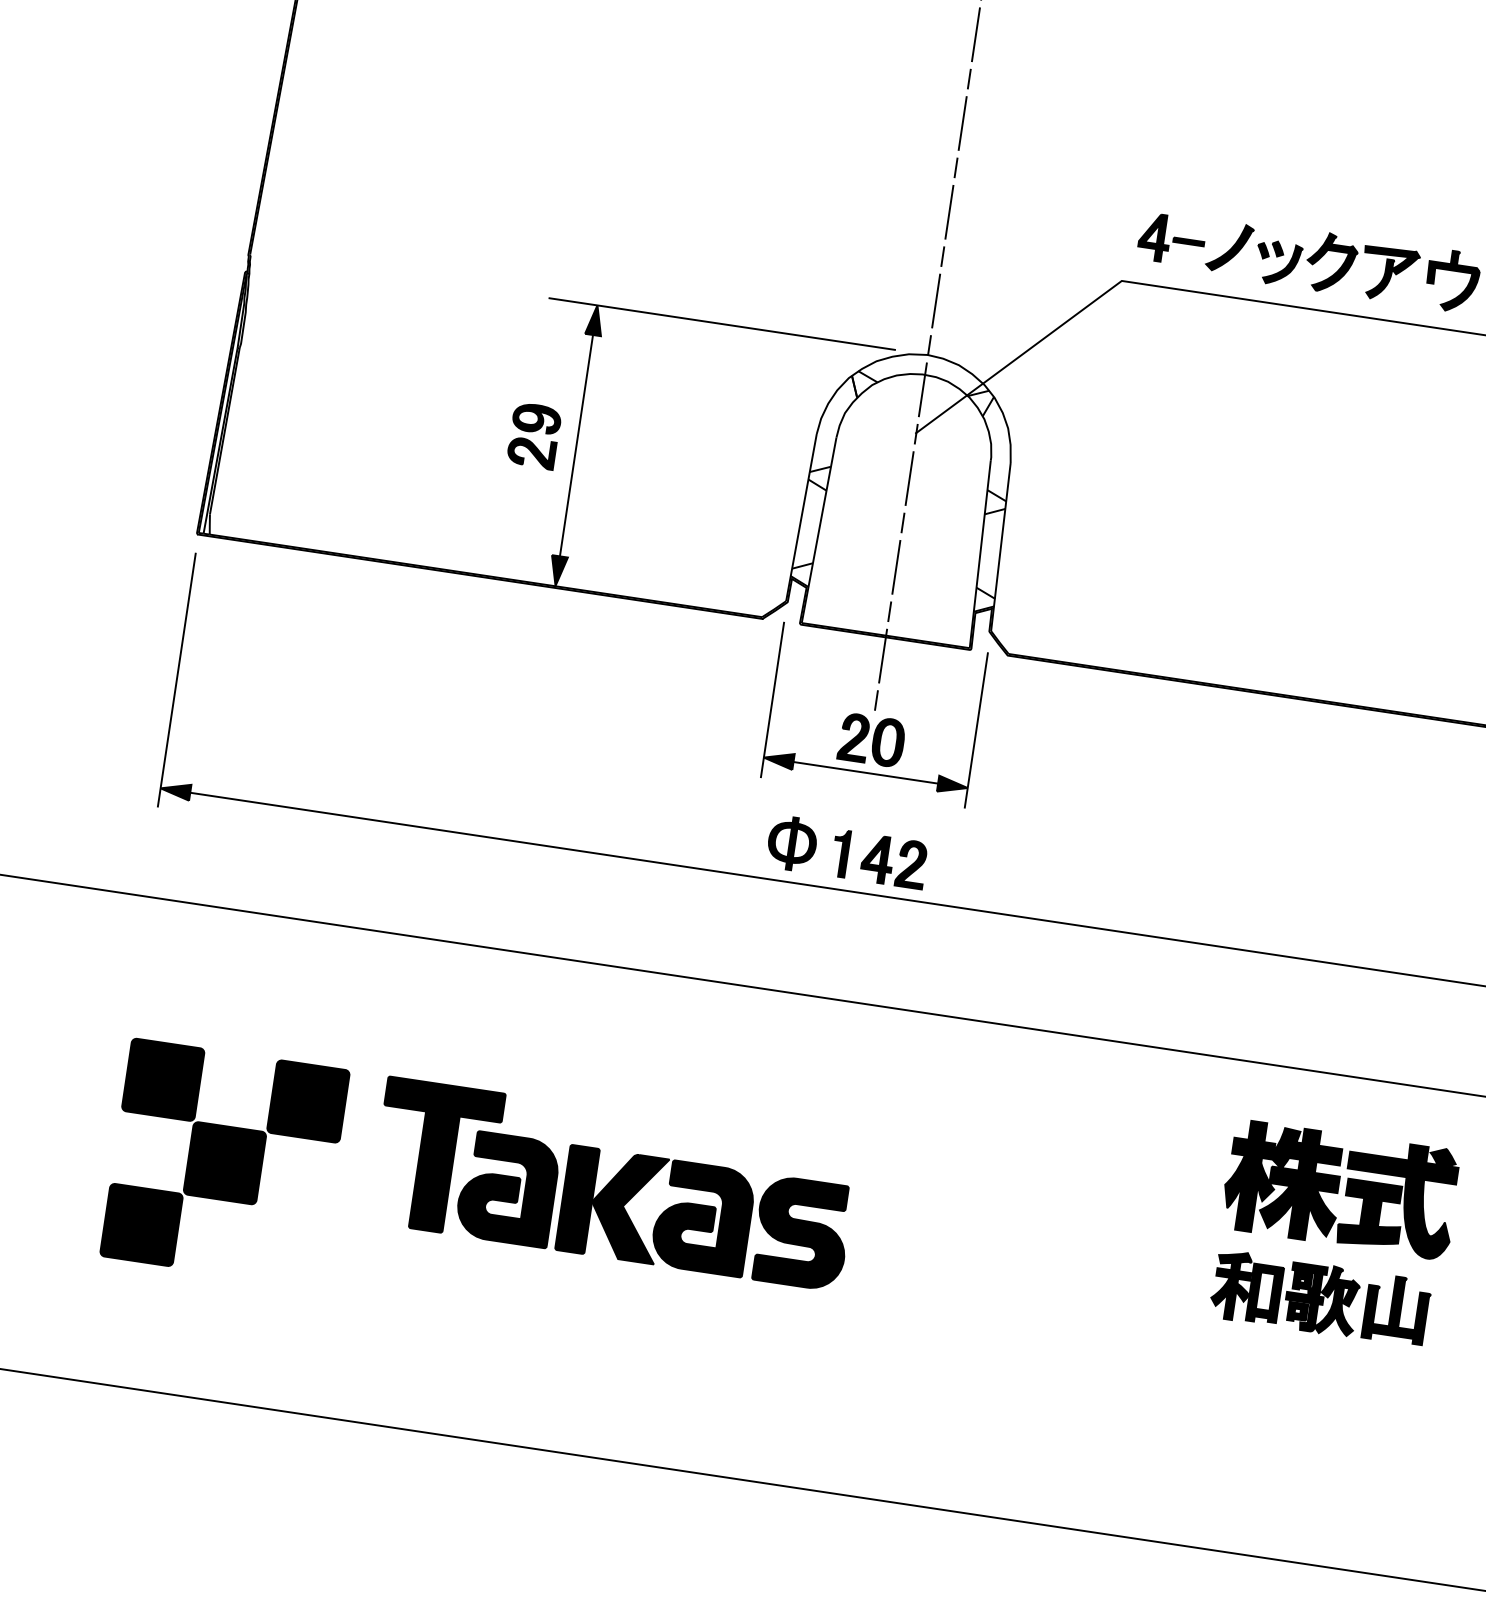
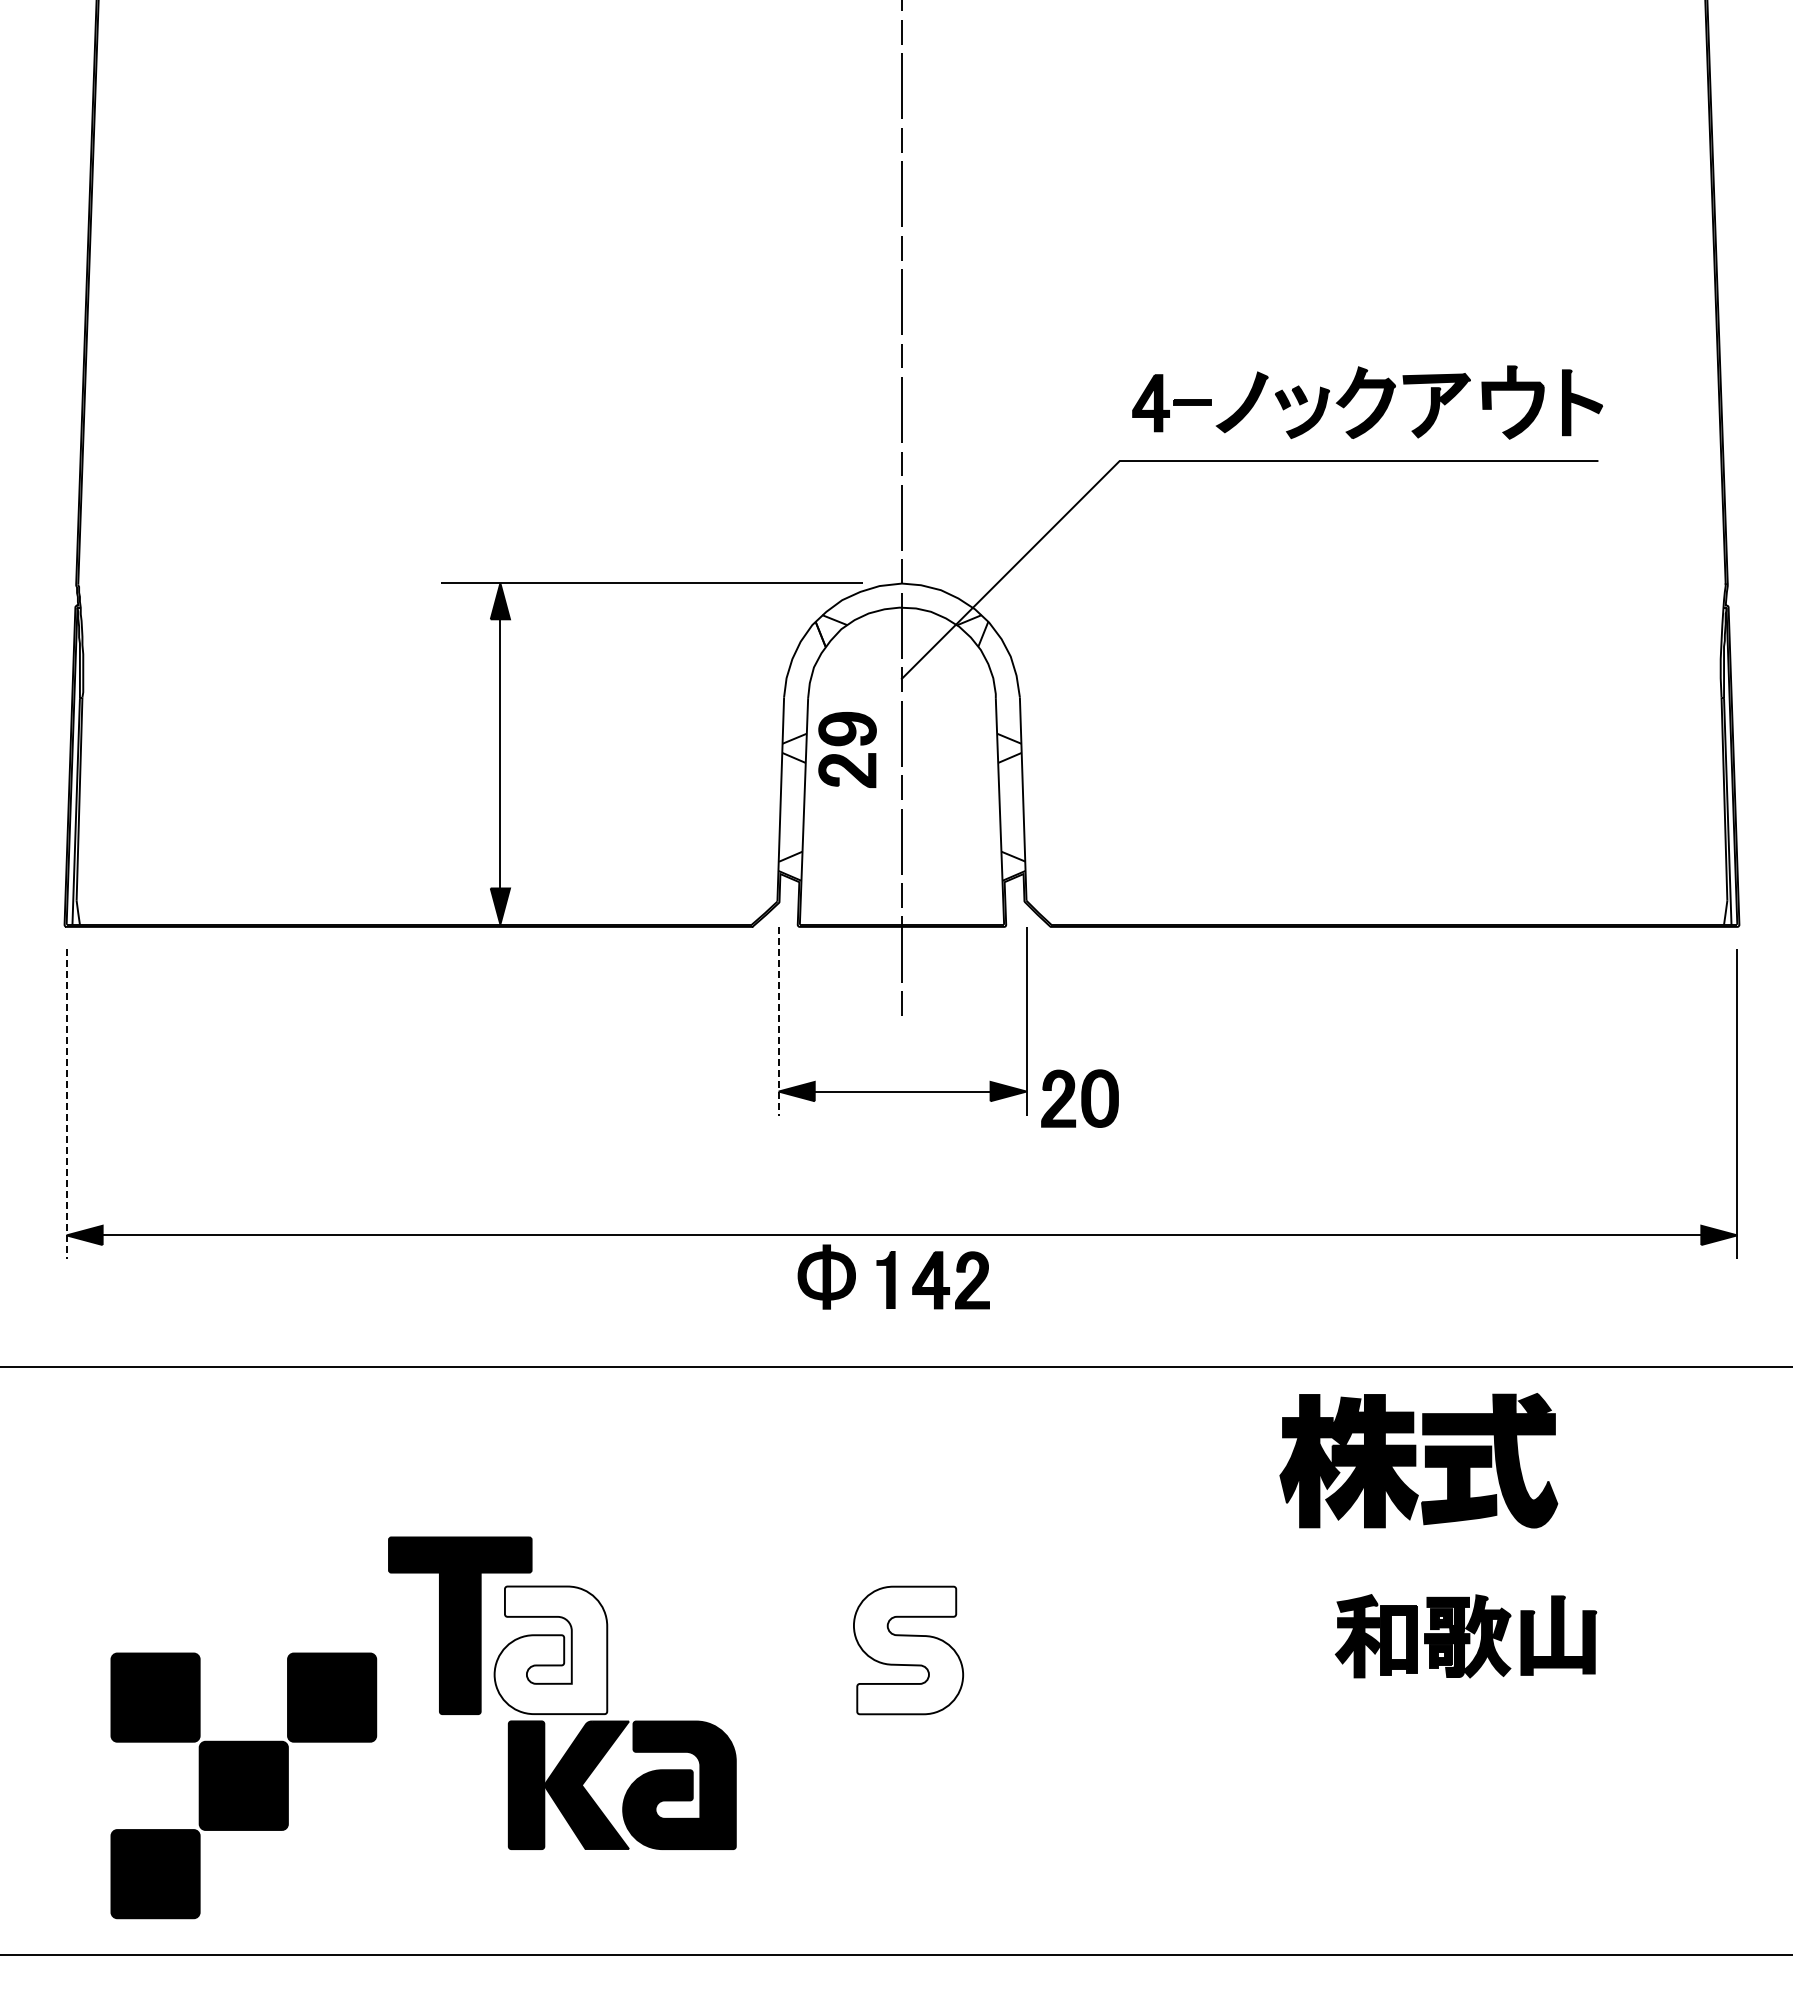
part: (534, 435) -> (847, 749), moved
line: (176, 679) -> (66, 1103), solid -> dashed
line: (772, 699) -> (778, 1021), solid -> dashed
part: (871, 739) -> (1079, 1098), moved
part: (847, 851) -> (893, 1276), moved
part: (224, 1162) -> (243, 1785), moved
fill: (507, 1189) -> (550, 1650), removed
part: (1340, 1189) -> (1418, 1460), moved
part: (659, 1215) -> (627, 1789), moved
fill: (801, 1233) -> (908, 1650), removed
part: (1320, 1298) -> (1465, 1636), moved

